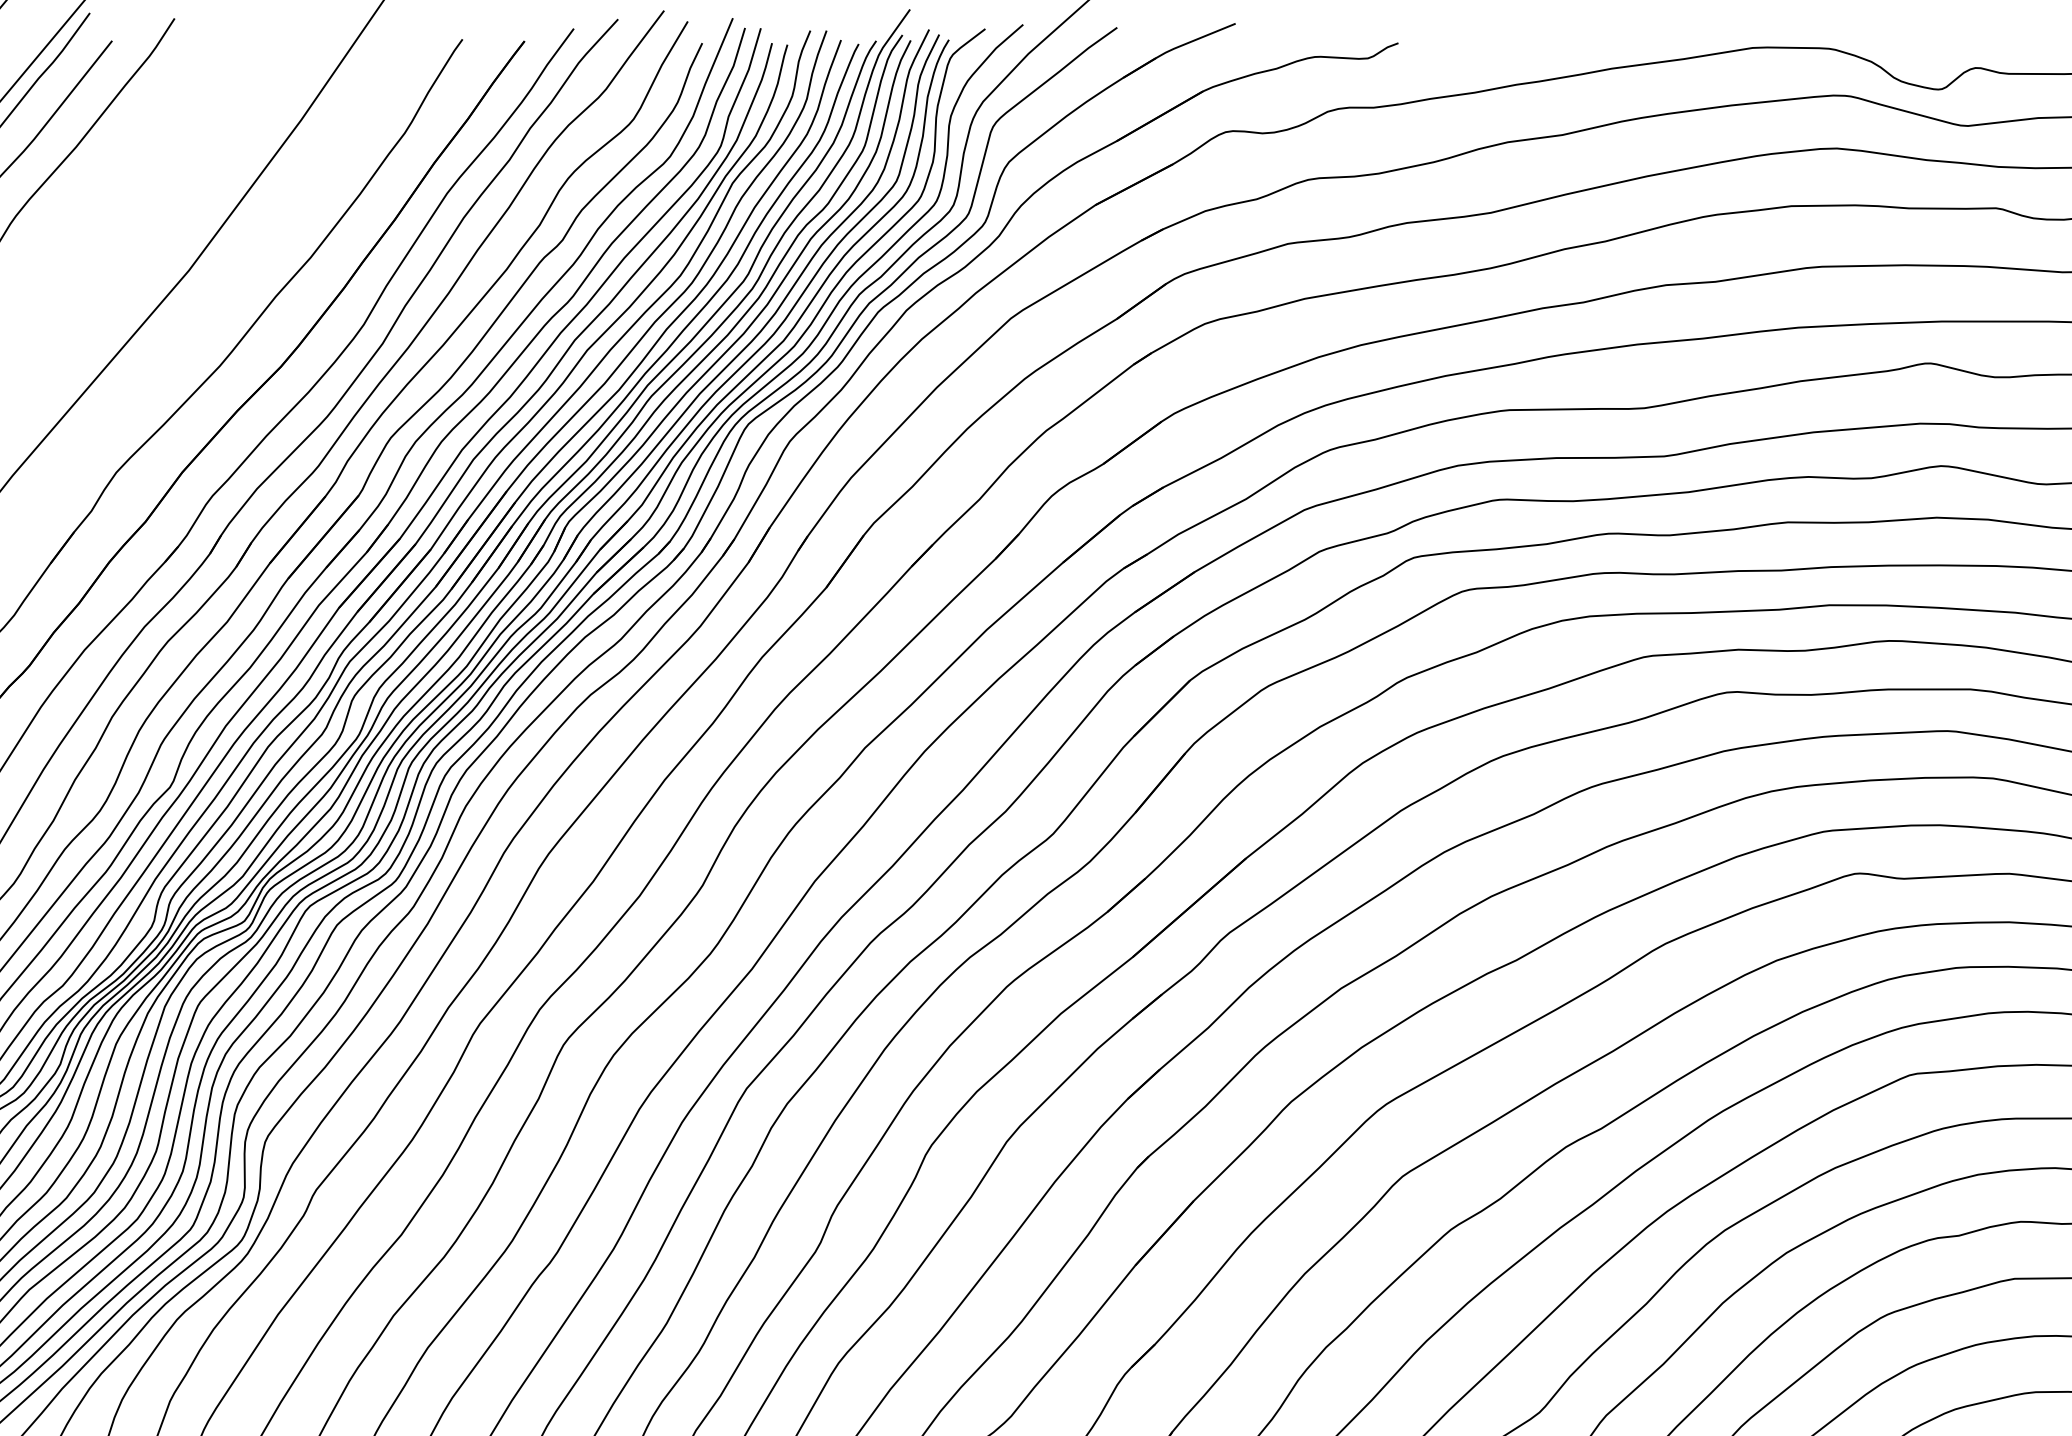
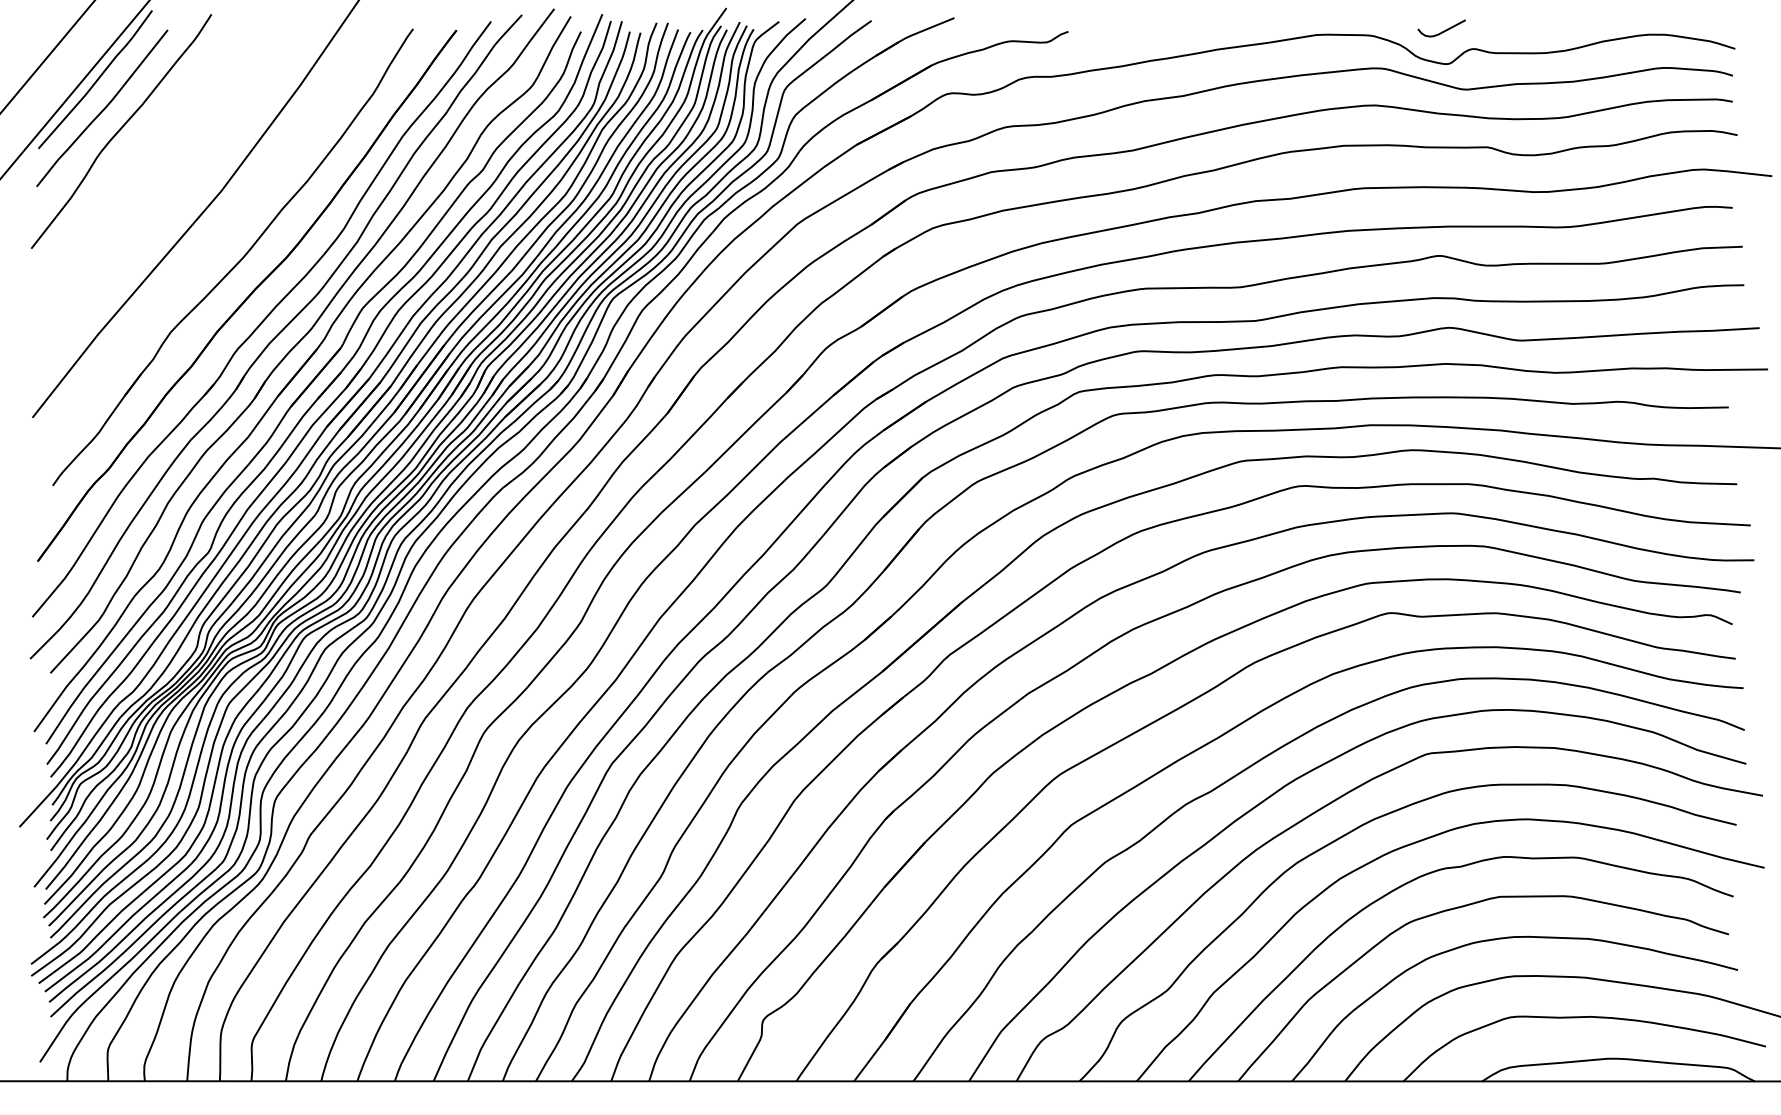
curve: (1934, 41) -> (1443, 30), added

